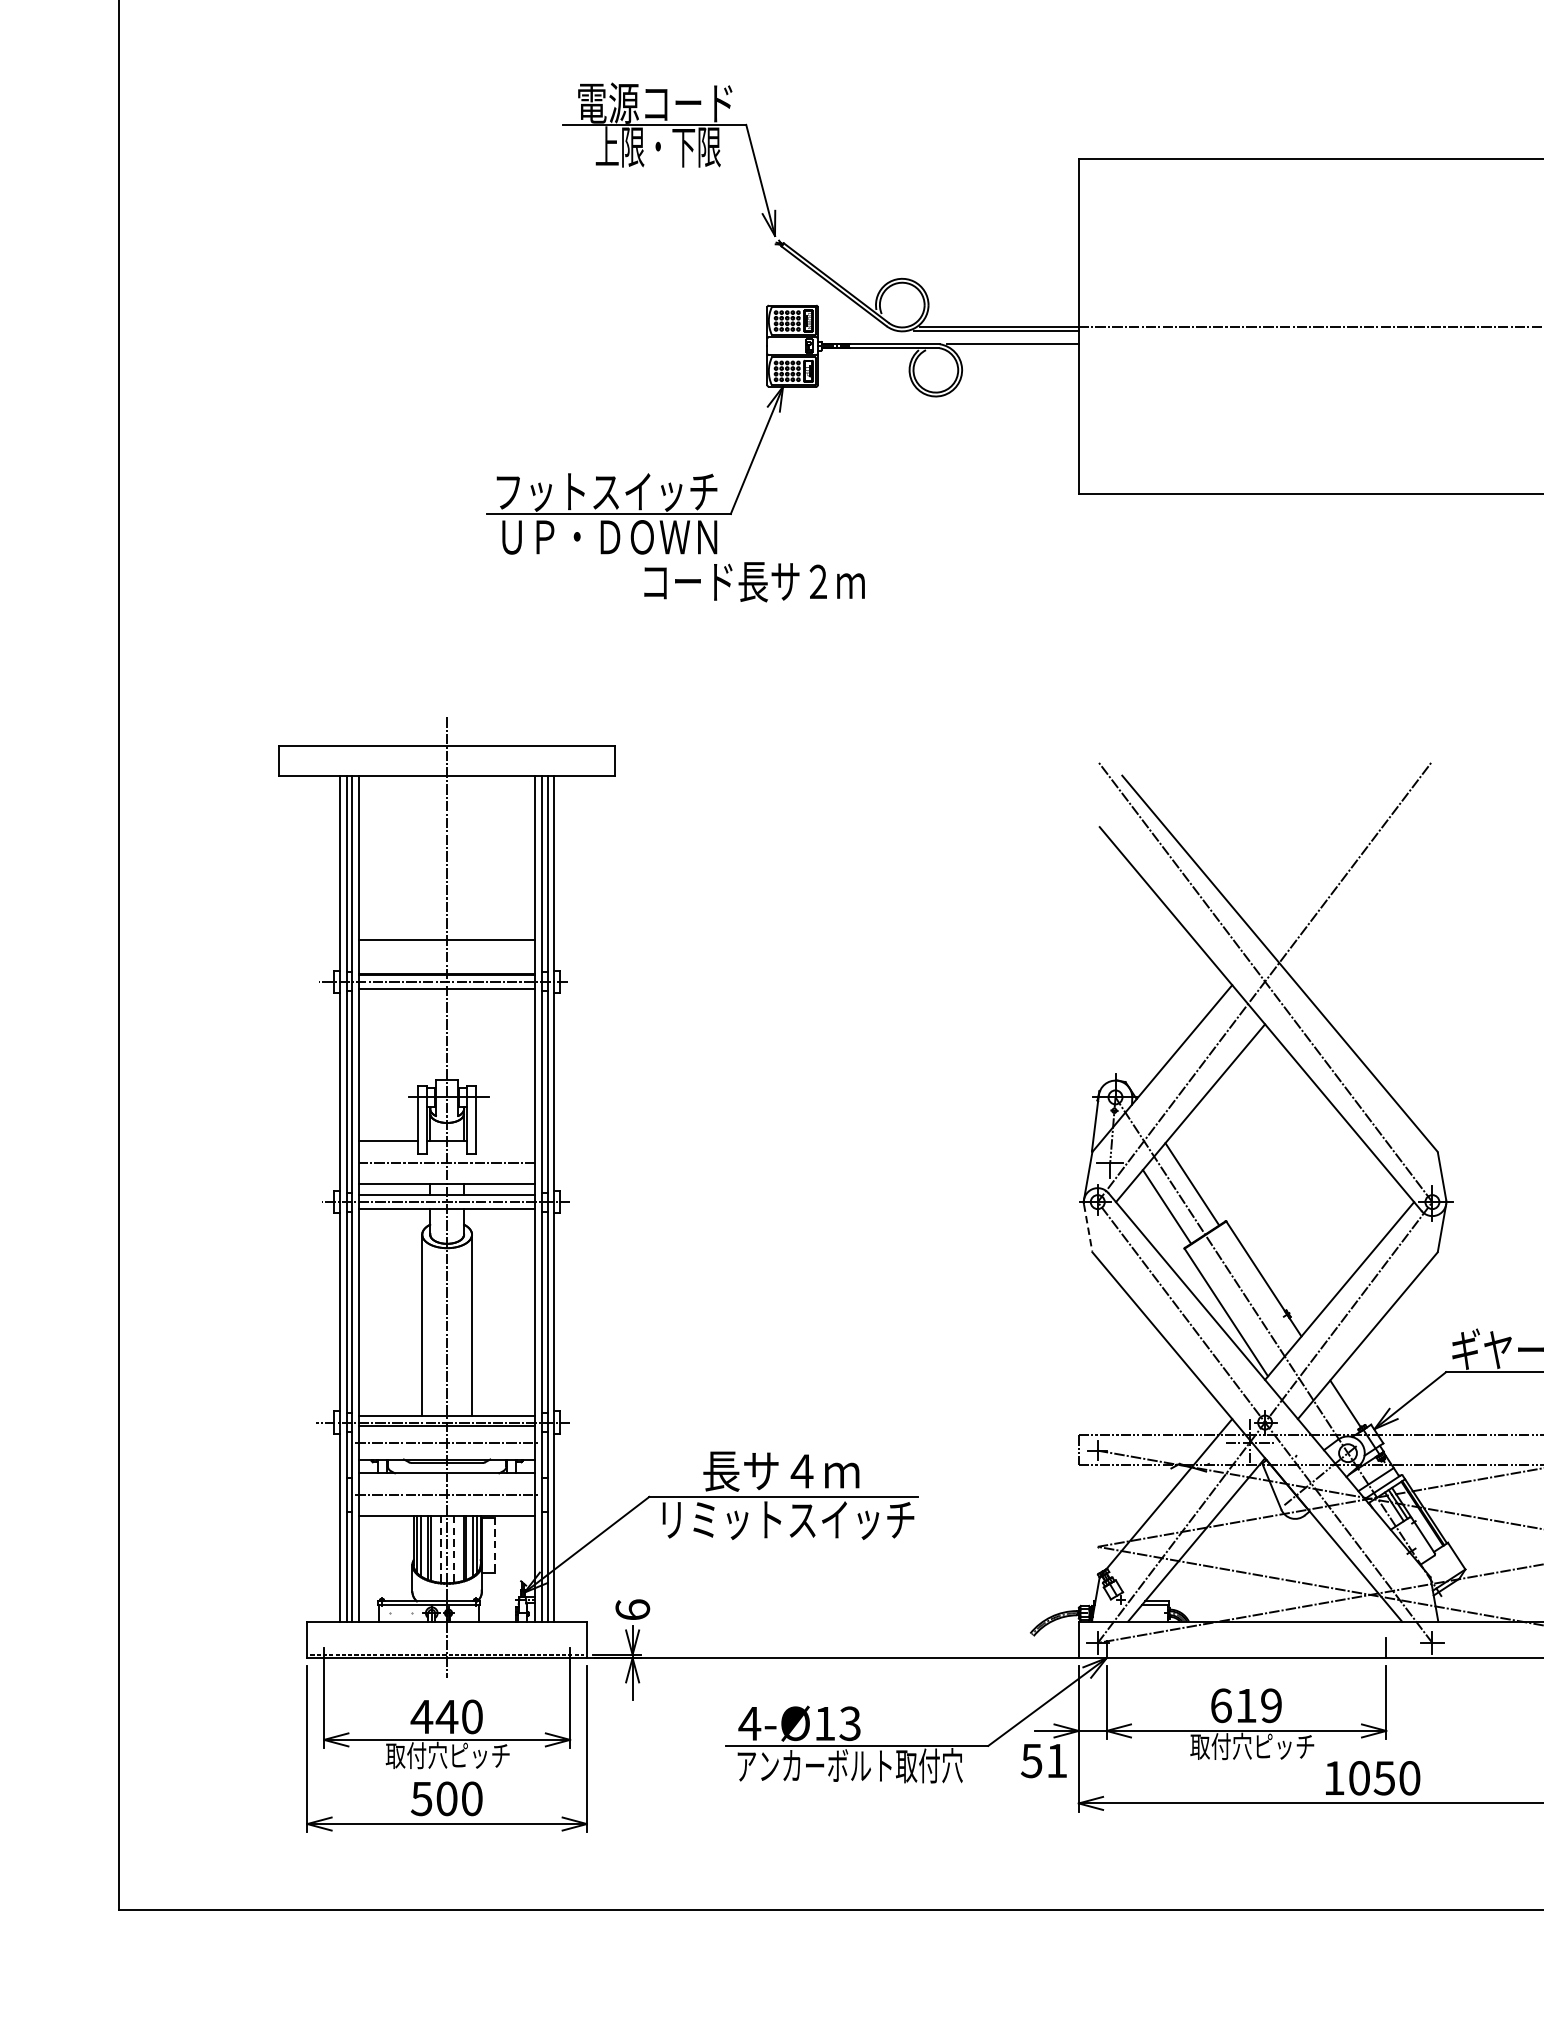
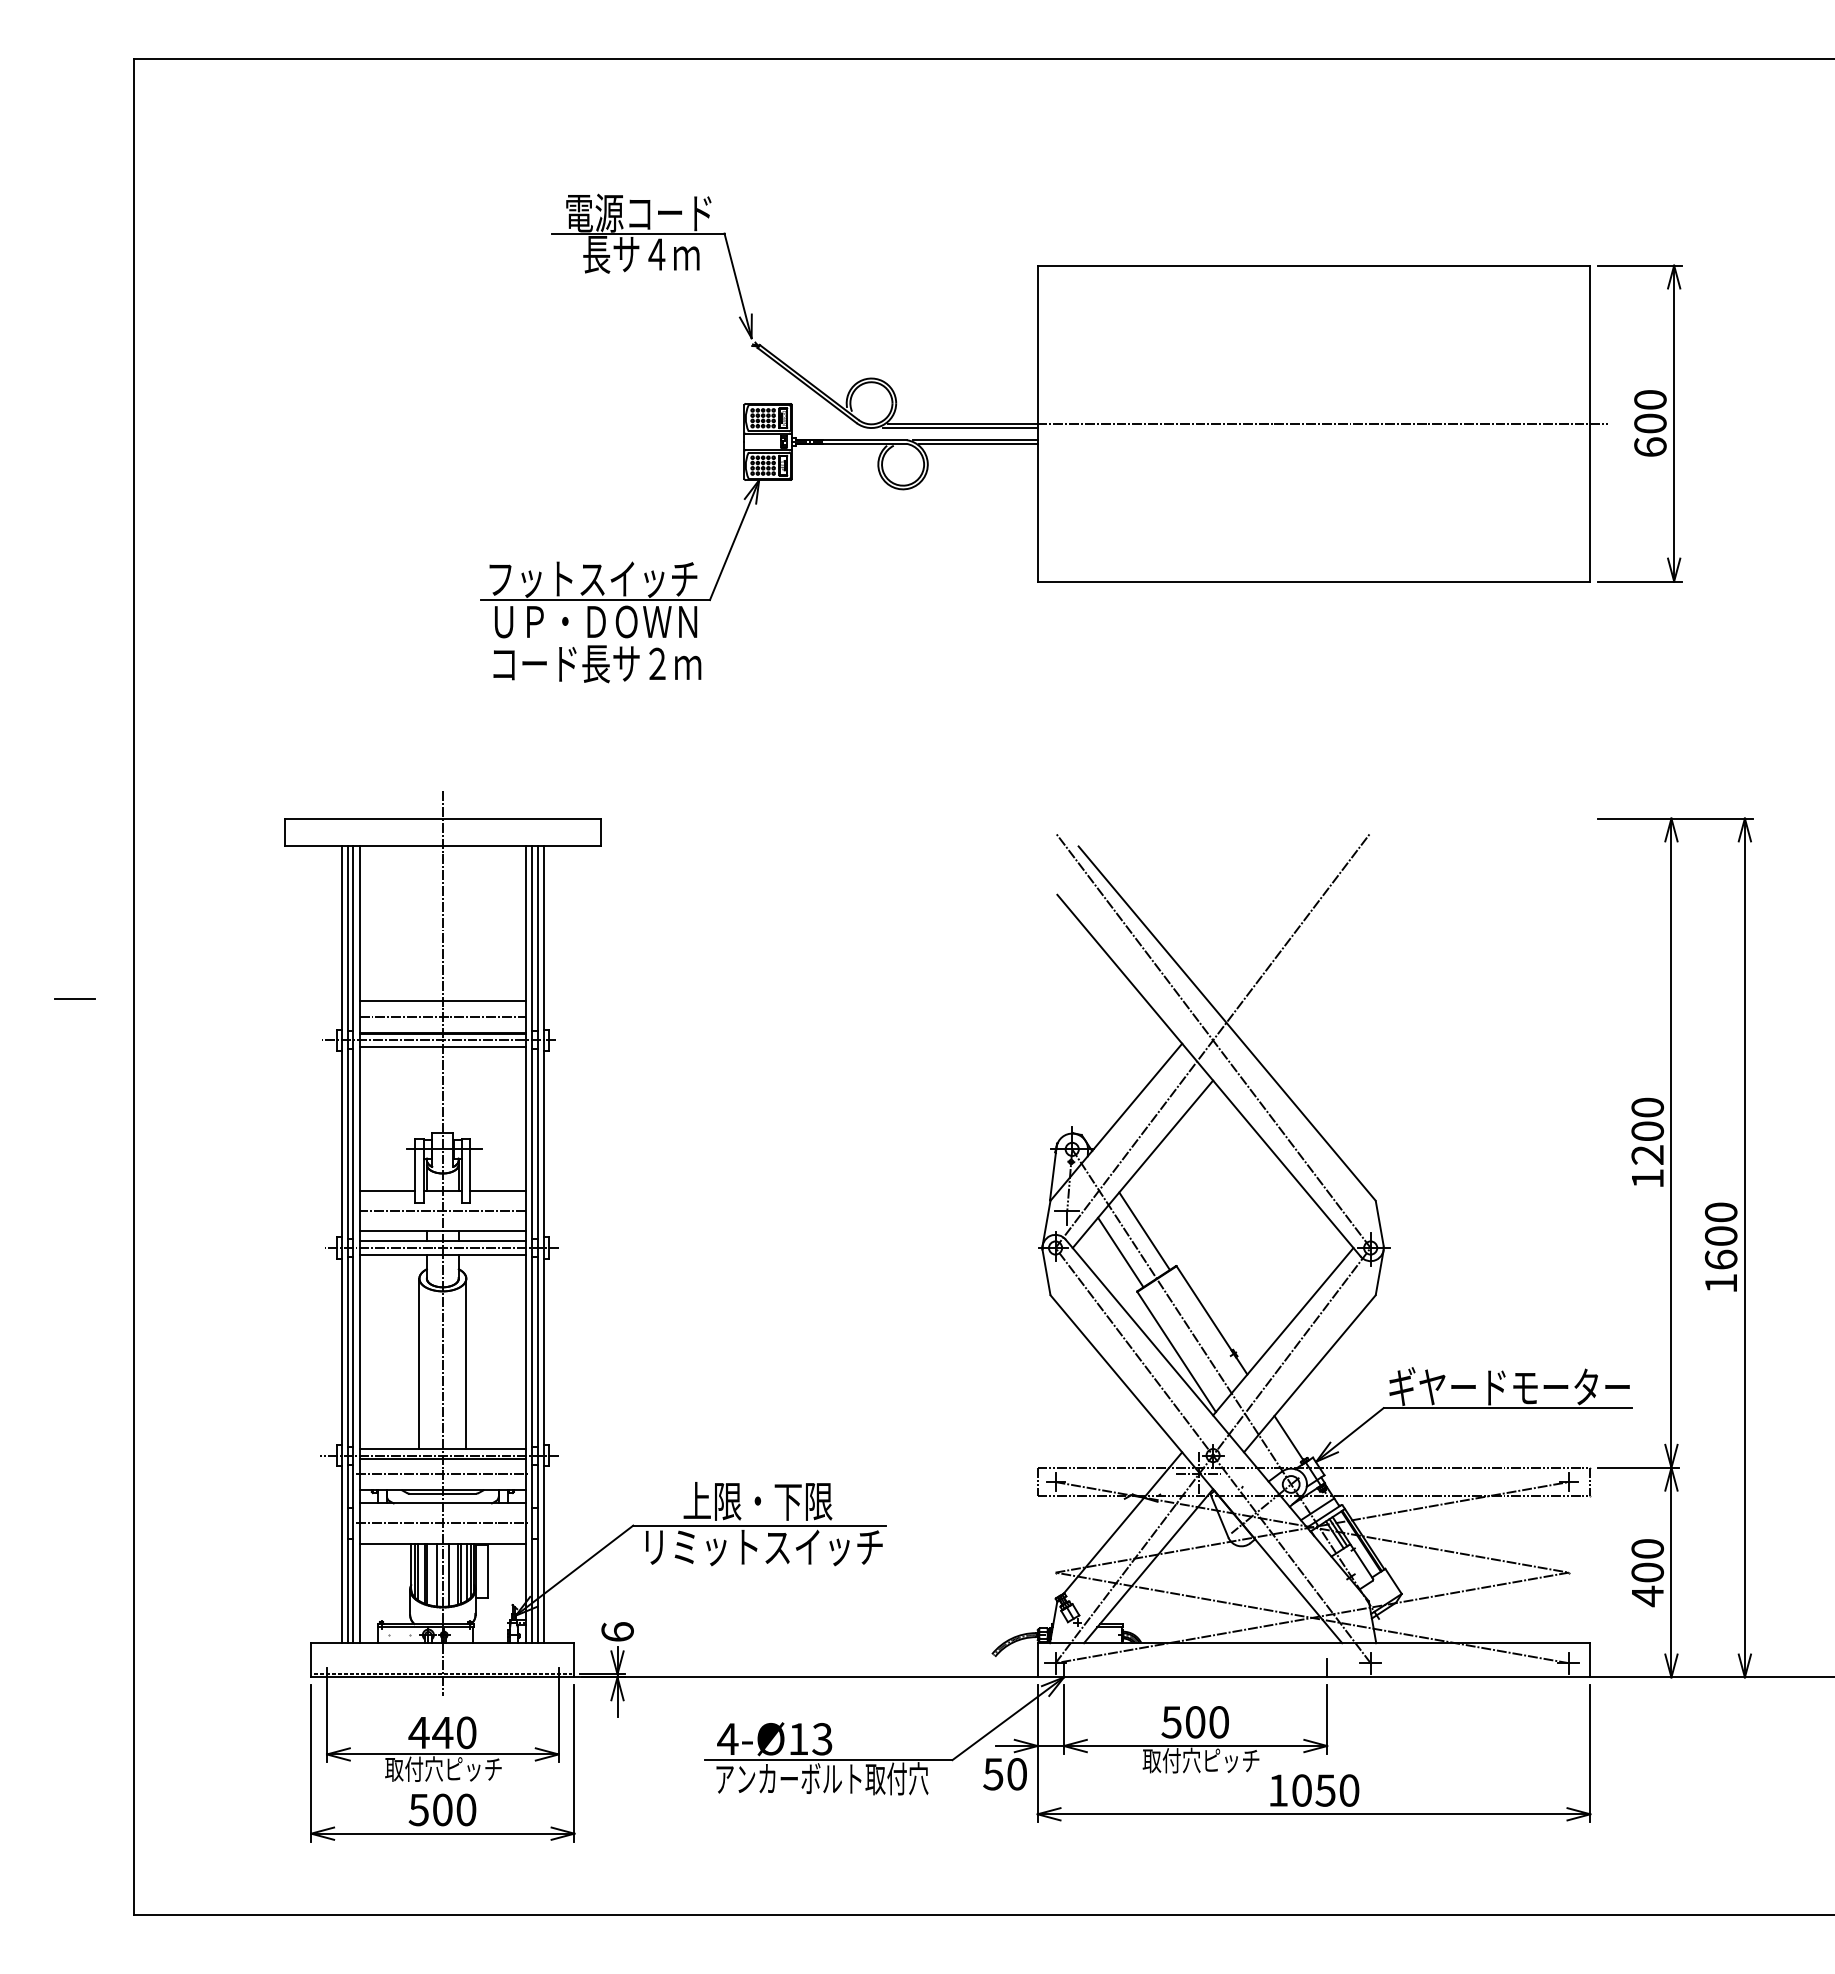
text: (658, 147) -> (641, 254), 上限・下限 -> 長サ４ｍ
line: (1014, 347) -> (977, 443), added
text: (754, 582) -> (597, 664), moved
line: (55, 937) -> (74, 998), added
line: (446, 957) -> (442, 1017), added
line: (506, 1141) -> (498, 1190), added
line: (1088, 1228) -> (1046, 1272), dashed -> solid
text: (781, 1471) -> (757, 1501), 長サ４ｍ -> 上限・下限
line: (494, 1545) -> (487, 1571), dashed -> solid
line: (440, 1549) -> (436, 1575), dashed -> solid
line: (453, 1549) -> (448, 1575), dashed -> solid
text: (1245, 1705) -> (1194, 1722), 619 -> 500
text: (1056, 1761) -> (1016, 1774), 51 -> 50

